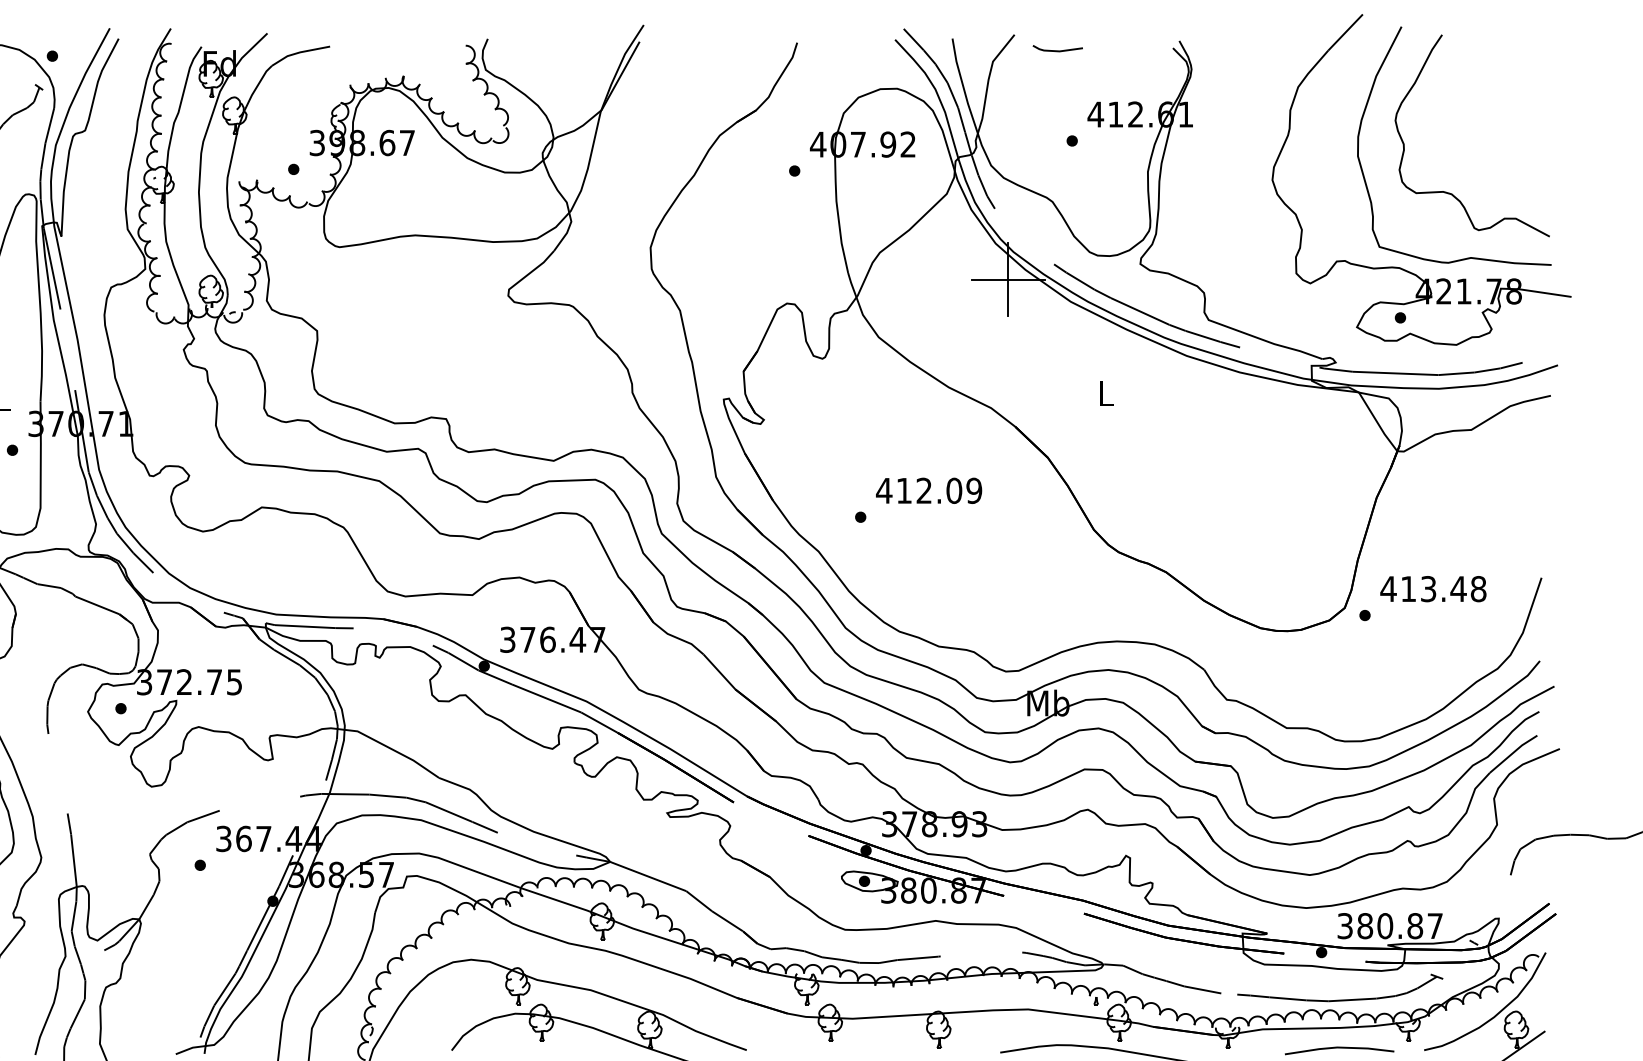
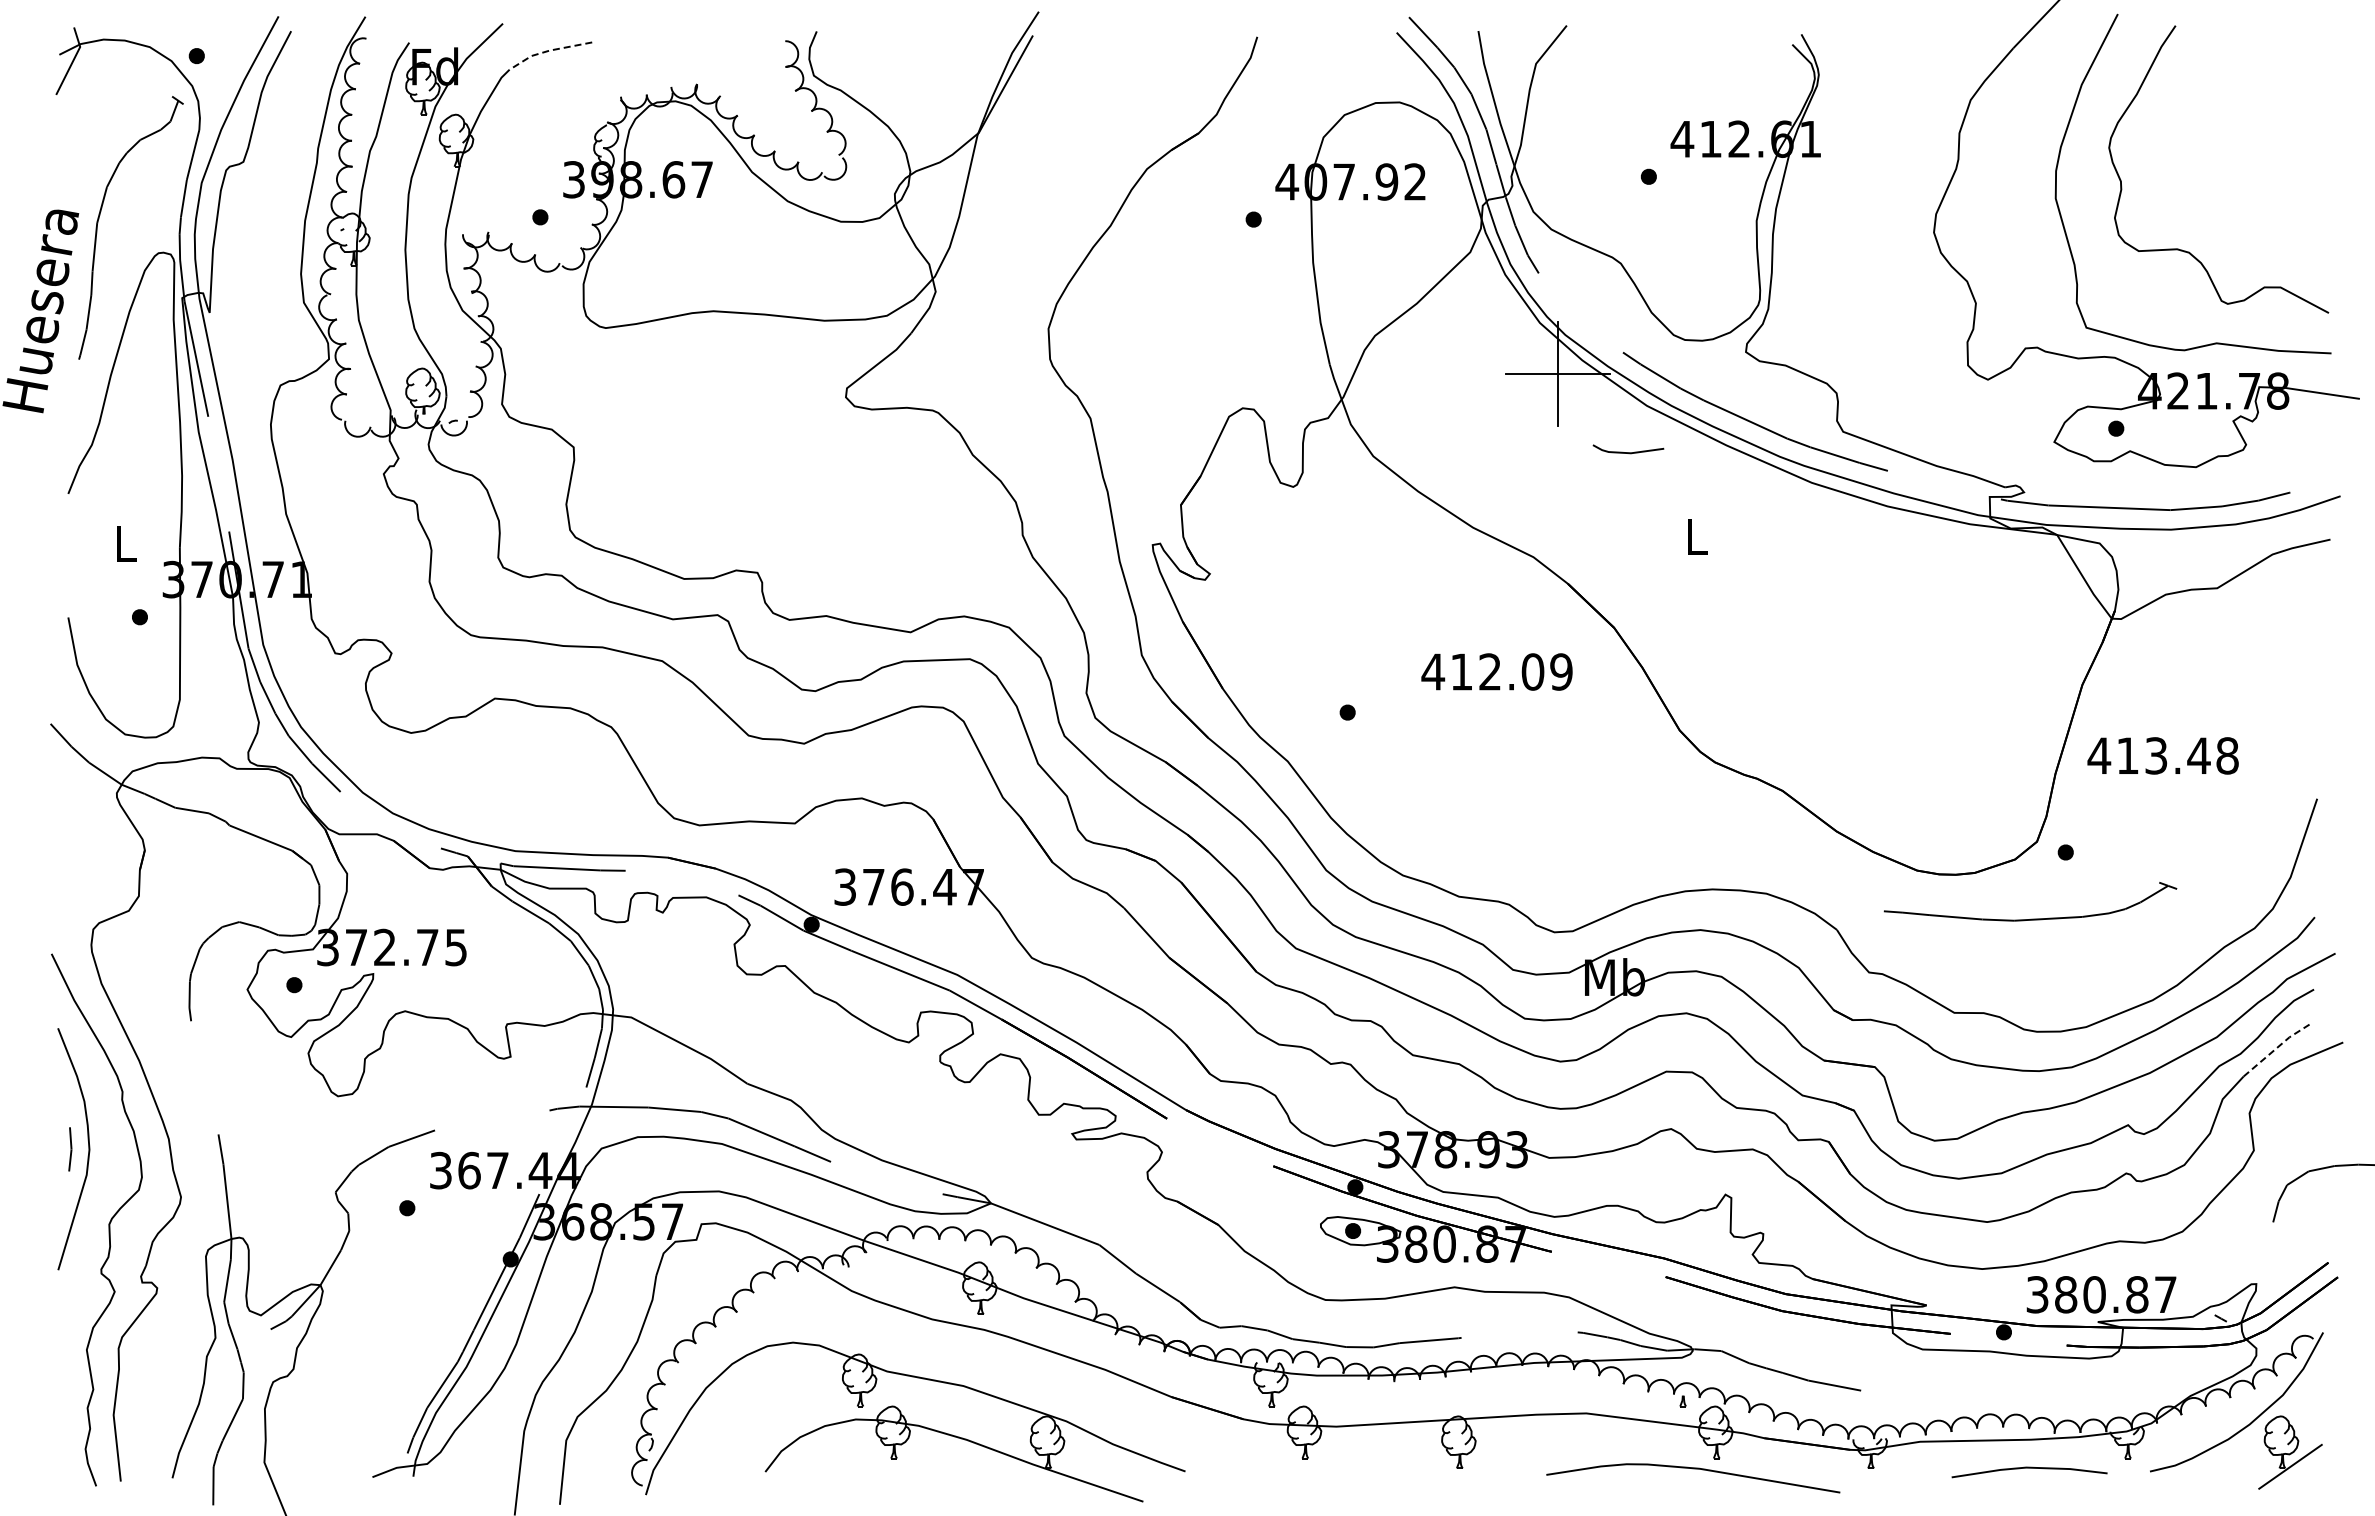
line: (1057, 50) -> (1628, 452), moved
line: (299, 52) -> (548, 50), solid -> dashed
text: (928, 490) -> (1496, 671), moved
text: (1432, 588) -> (2162, 755), moved
line: (1513, 753) -> (2276, 1048), solid -> dashed
part: (1340, 999) -> (2030, 918), moved

